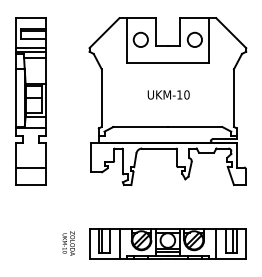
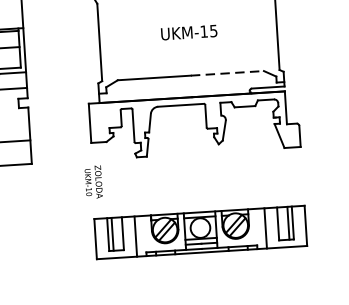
text: (186, 94) -> (213, 30), UKM-10 -> UKM-15
line: (195, 126) -> (227, 72), solid -> dashed
text: (68, 243) -> (93, 182), moved

